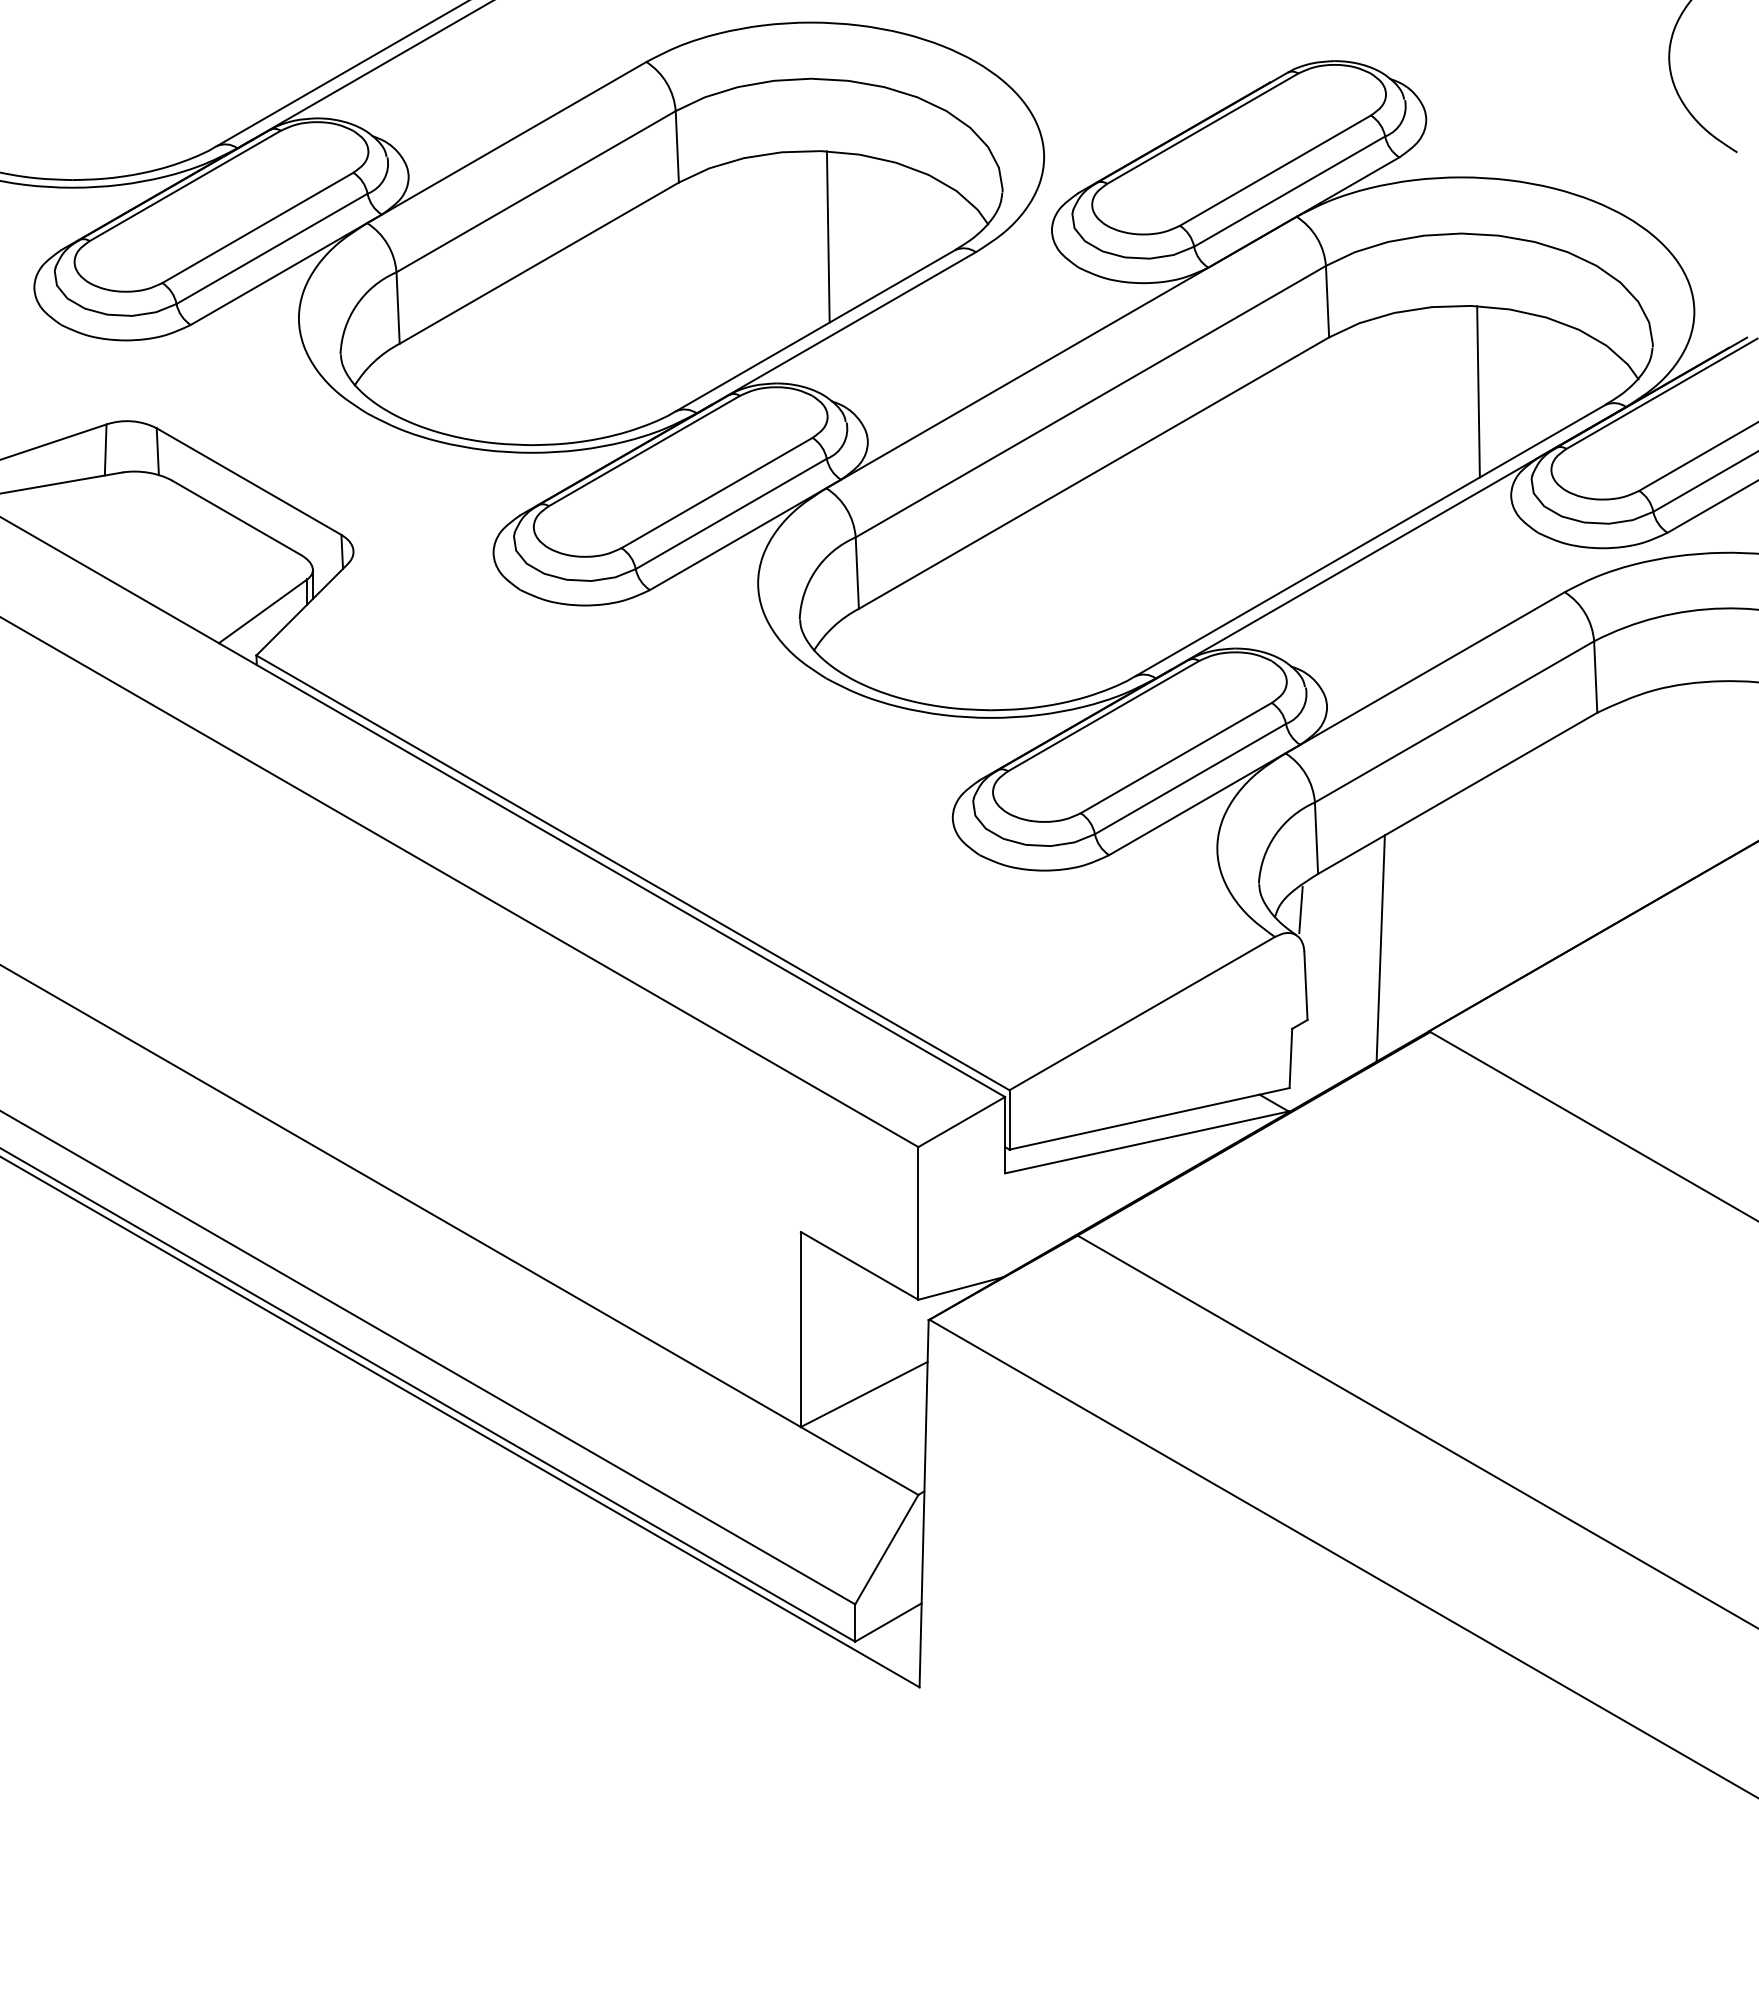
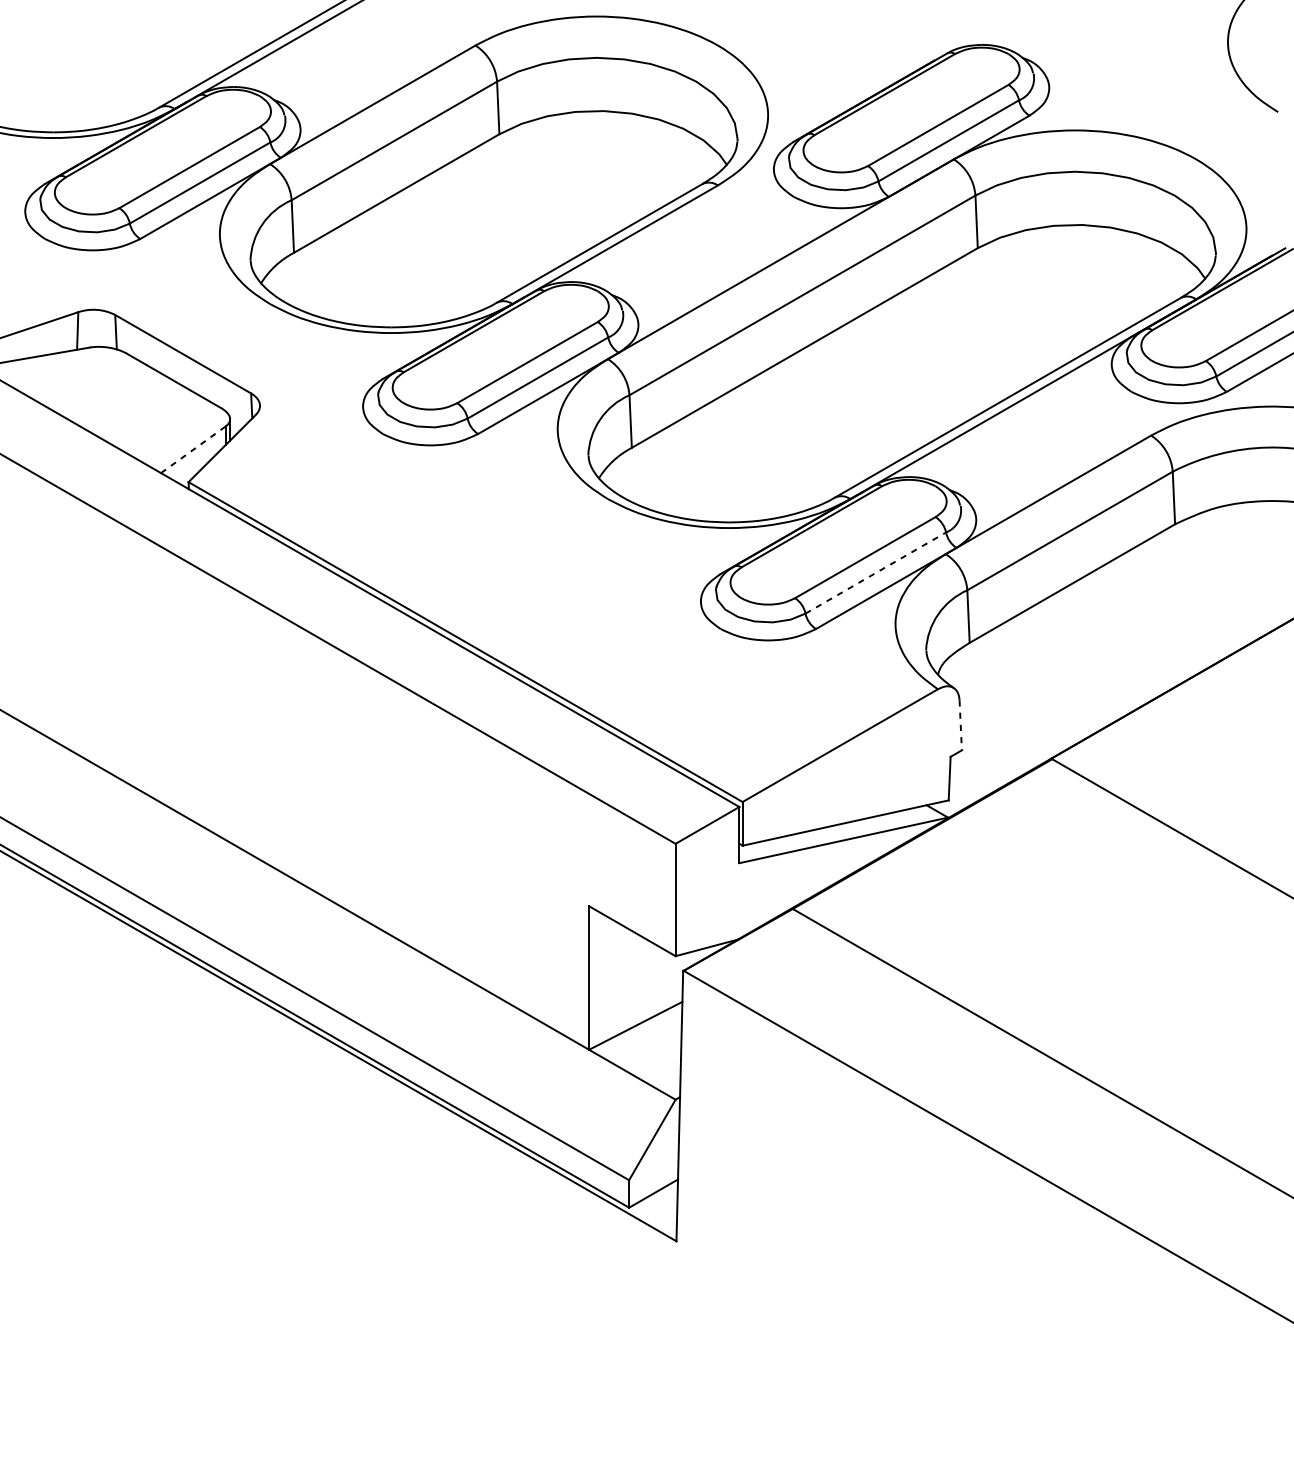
line: (827, 236) -> (608, 173), removed
line: (1478, 391) -> (1087, 287), removed
line: (263, 611) -> (193, 449), solid -> dashed
line: (1190, 778) -> (875, 572), solid -> dashed
line: (1300, 909) -> (956, 669), removed
line: (1380, 948) -> (1015, 697), removed
line: (1305, 986) -> (960, 725), solid -> dashed

